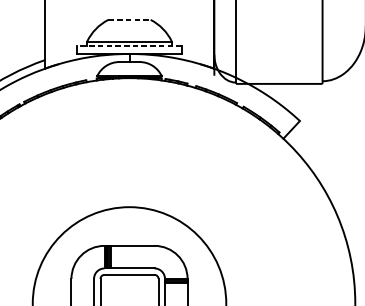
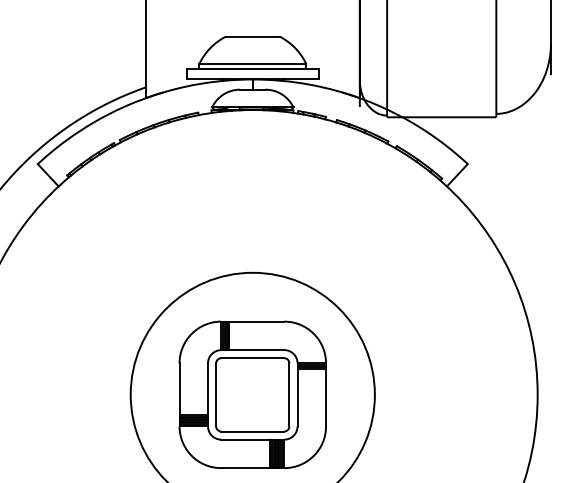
line: (129, 19) -> (252, 36), dashed -> solid
line: (129, 45) -> (252, 68), dashed -> solid

